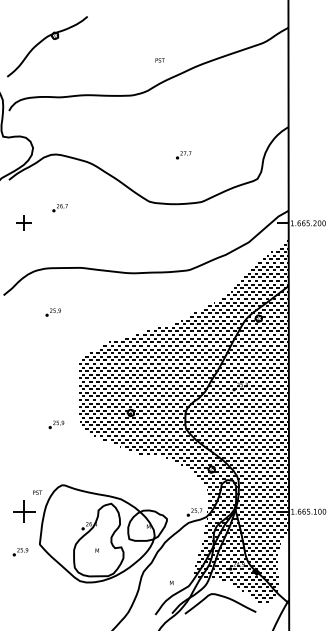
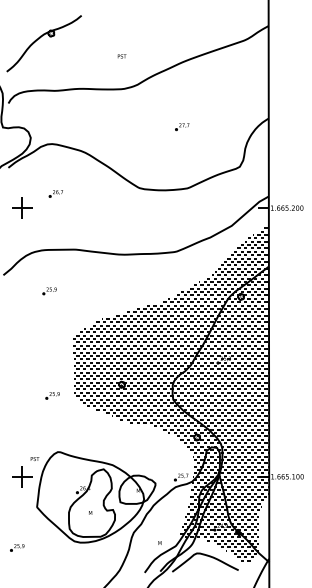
text: (159, 60) -> (121, 56), moved
part: (183, 155) -> (182, 127), moved
part: (24, 223) -> (22, 208), size x1.43
part: (20, 552) -> (17, 548), moved

